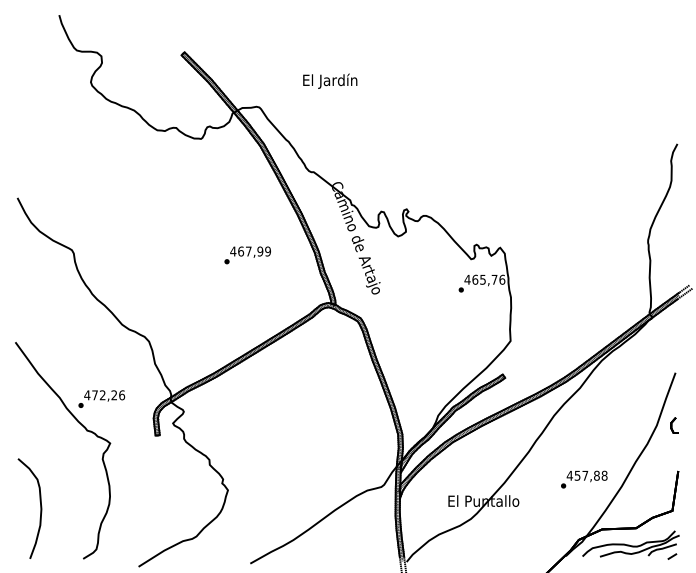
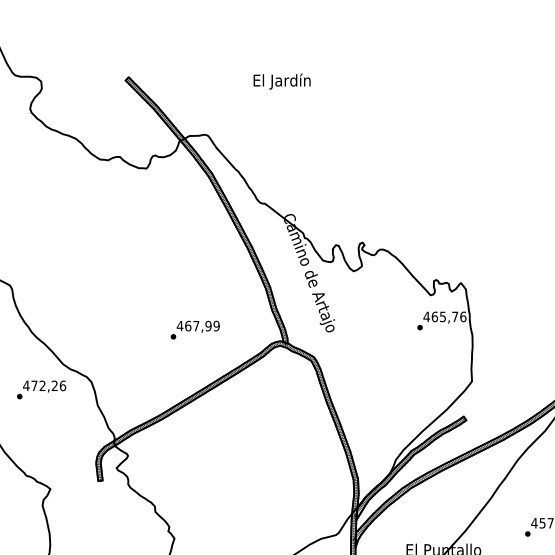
text: (330, 80) -> (282, 80), moved
text: (247, 255) -> (195, 330), moved
text: (101, 398) -> (41, 389), moved

